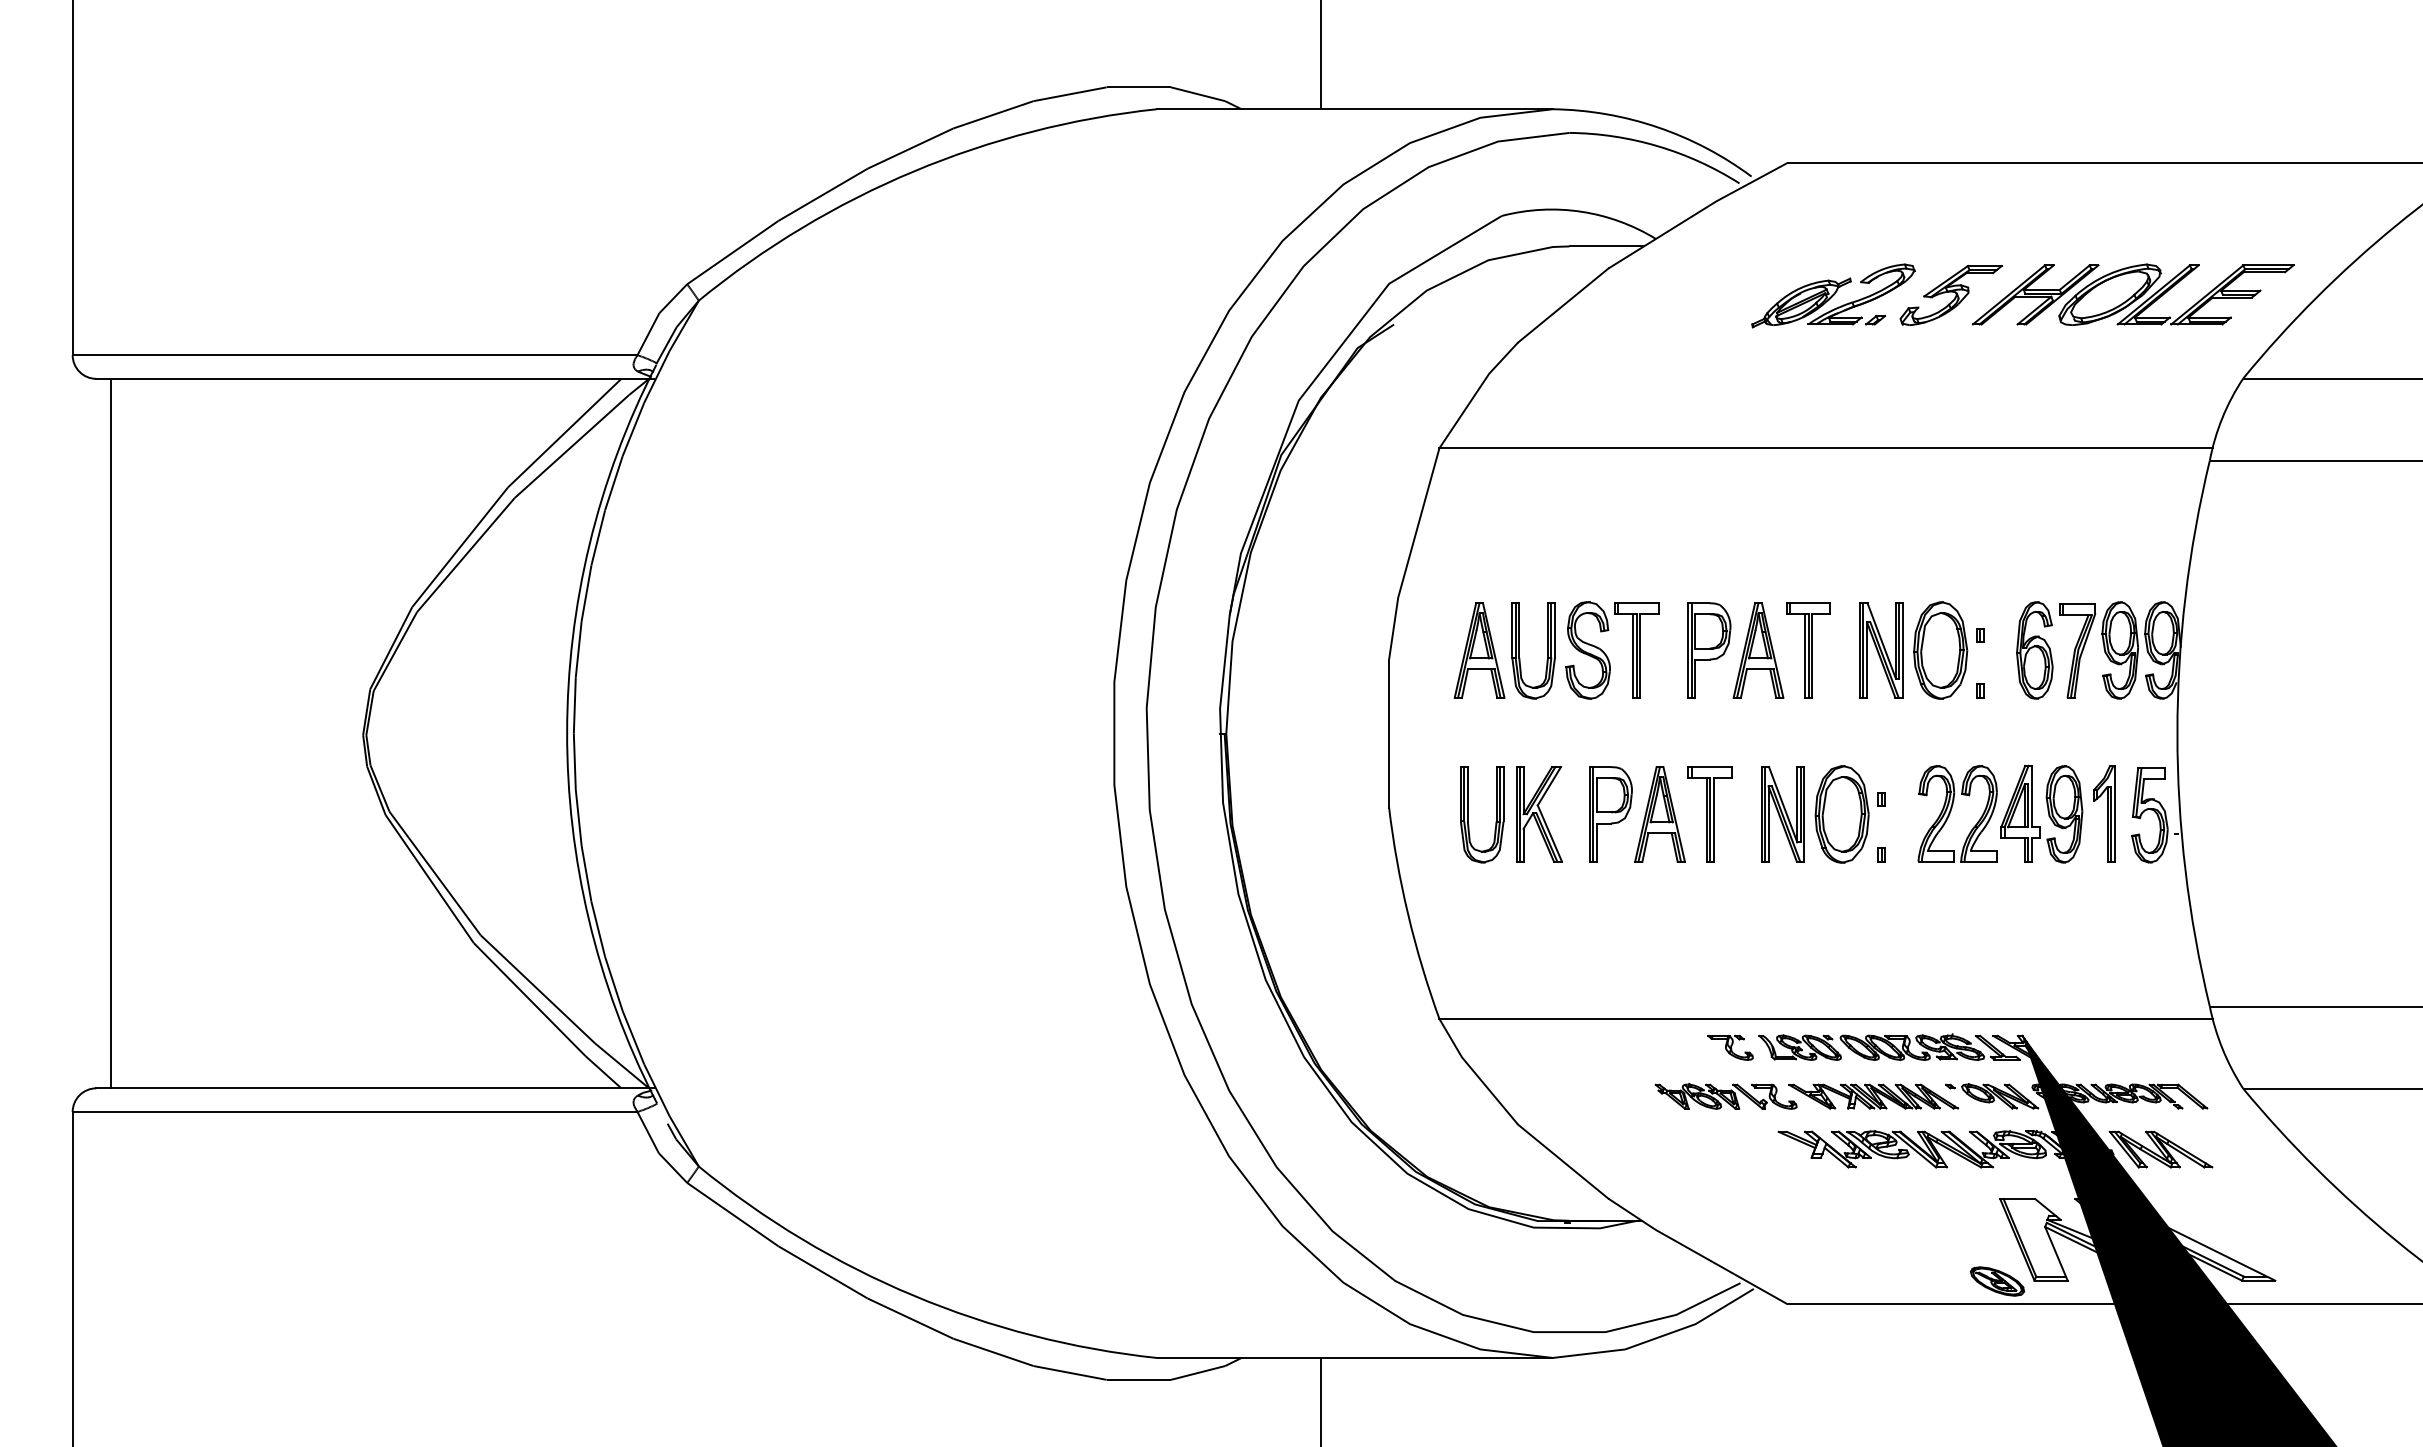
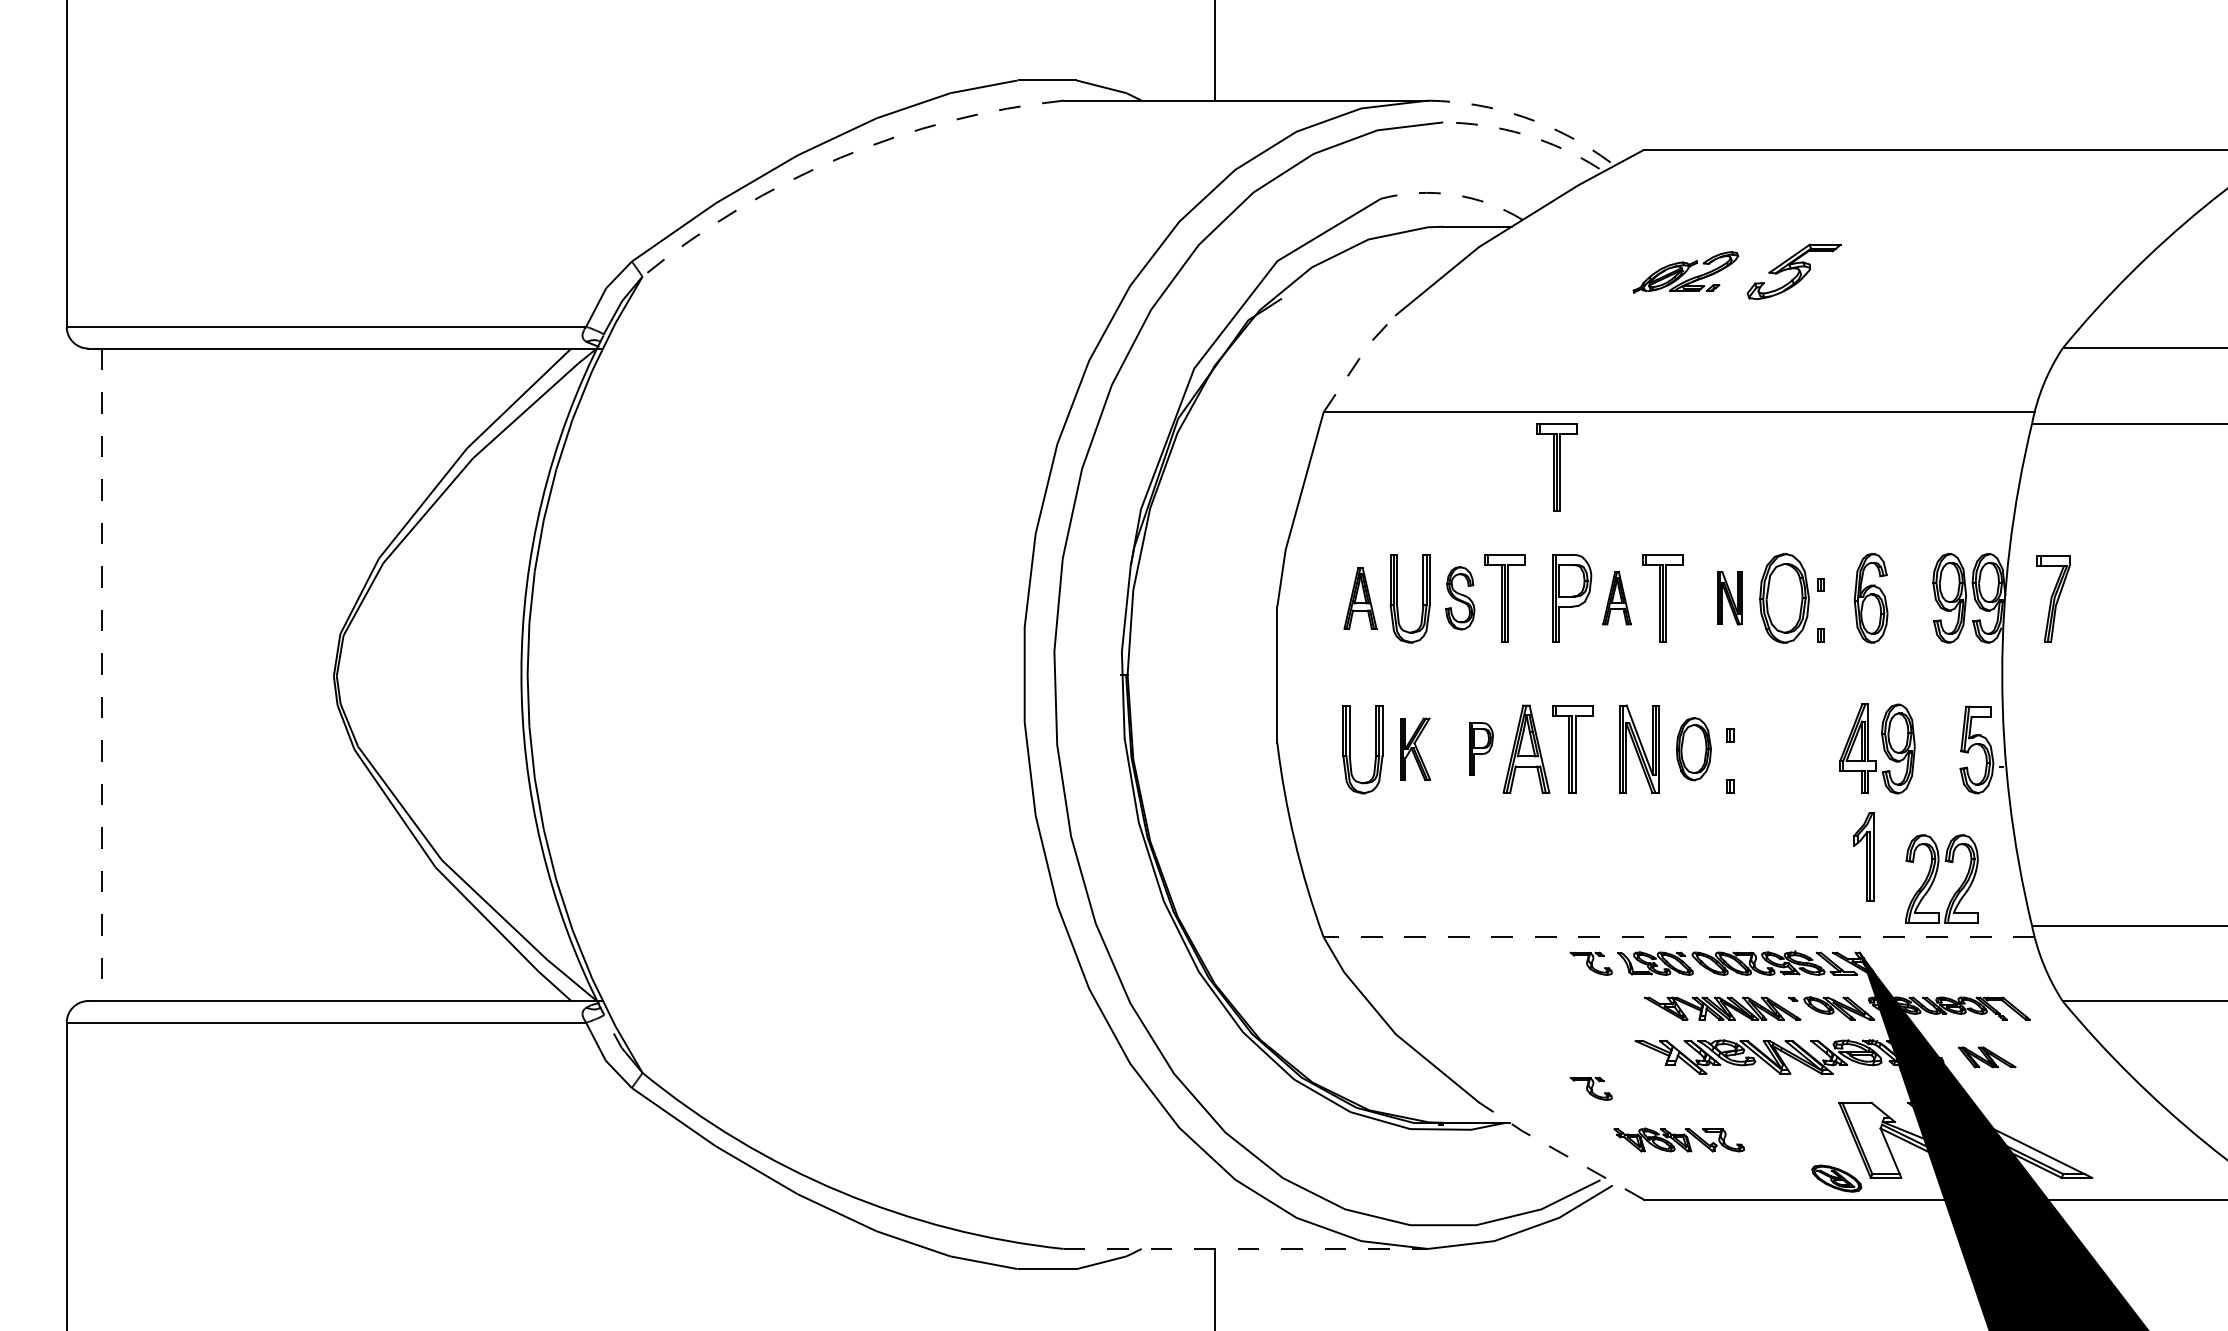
arc: (1657, 127) -> (1524, 117), solid -> dashed
arc: (1658, 146) -> (1525, 134), solid -> dashed
arc: (913, 171) -> (839, 157), solid -> dashed
arc: (1581, 211) -> (1454, 194), solid -> dashed
part: (2132, 294) -> (1960, 270), removed
part: (1833, 295) -> (1685, 271), size x0.7
line: (1476, 392) -> (1357, 361), solid -> dashed
part: (1692, 508) -> (1556, 467), added
part: (1479, 650) -> (1360, 598), size x0.7
part: (1587, 650) -> (1459, 598), size x0.7
part: (1758, 650) -> (1617, 598), size x0.6
part: (1881, 650) -> (1730, 598), size x0.6
part: (2077, 650) -> (2053, 598), moved
line: (110, 733) -> (101, 674), solid -> dashed
part: (1951, 811) -> (1936, 877), moved
part: (2104, 813) -> (1864, 856), moved
part: (1539, 814) -> (1415, 749), size x0.7
part: (1610, 814) -> (1480, 749), size x0.6
part: (1841, 814) -> (1693, 749), size x0.7
line: (1826, 1018) -> (1679, 936), solid -> dashed
part: (1725, 1096) -> (1678, 1140), moved
part: (2160, 1149) -> (1986, 1057), size x0.6
part: (1730, 1183) -> (1591, 1088), added
line: (1696, 1252) -> (1560, 1151), solid -> dashed
line: (1355, 1357) -> (1246, 1248), solid -> dashed

